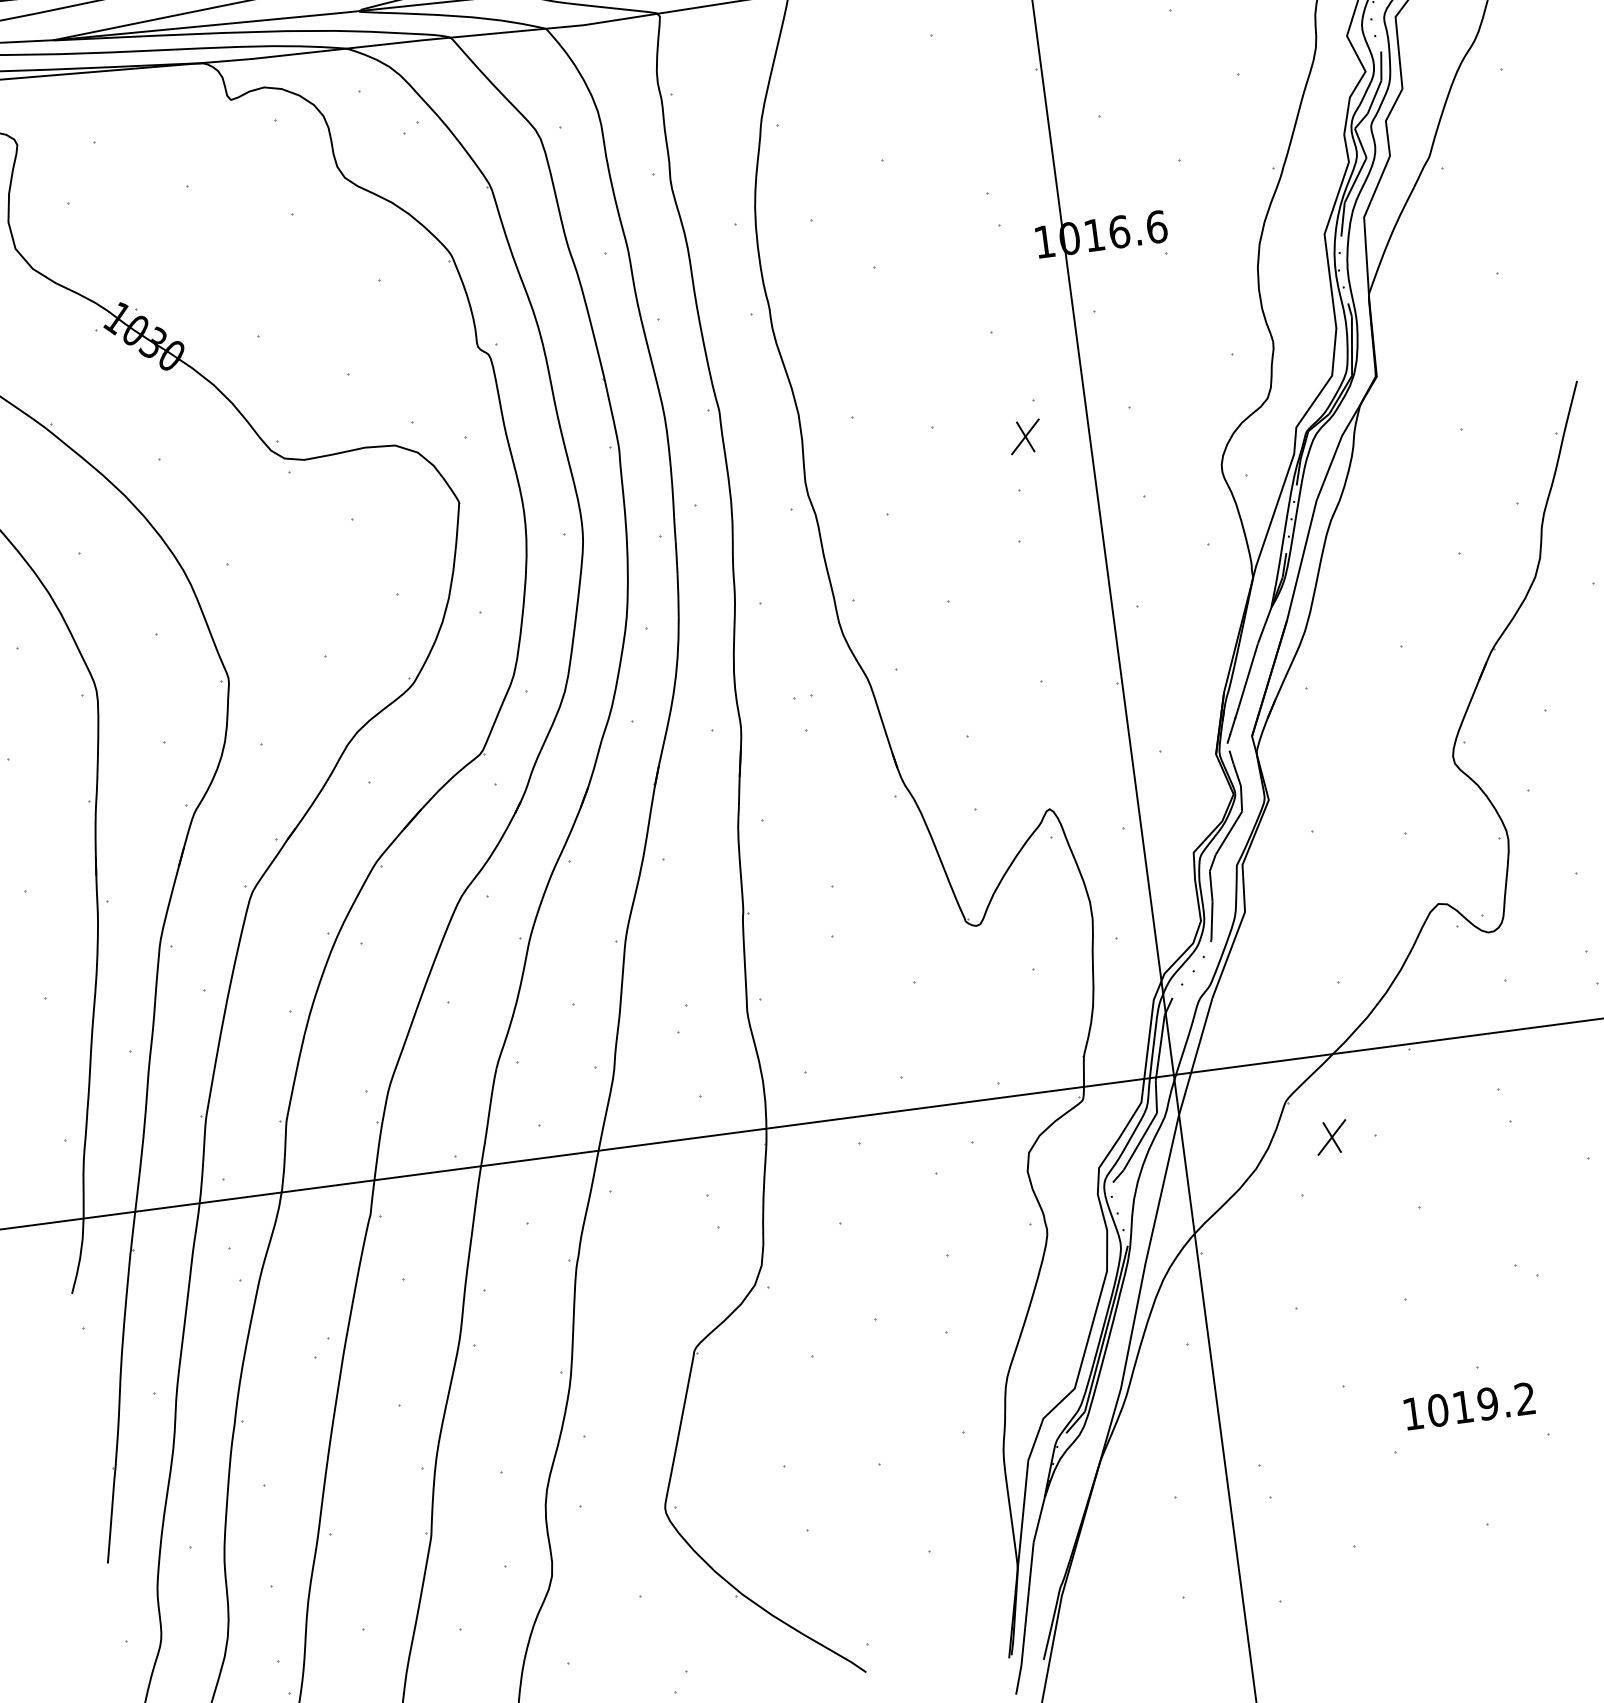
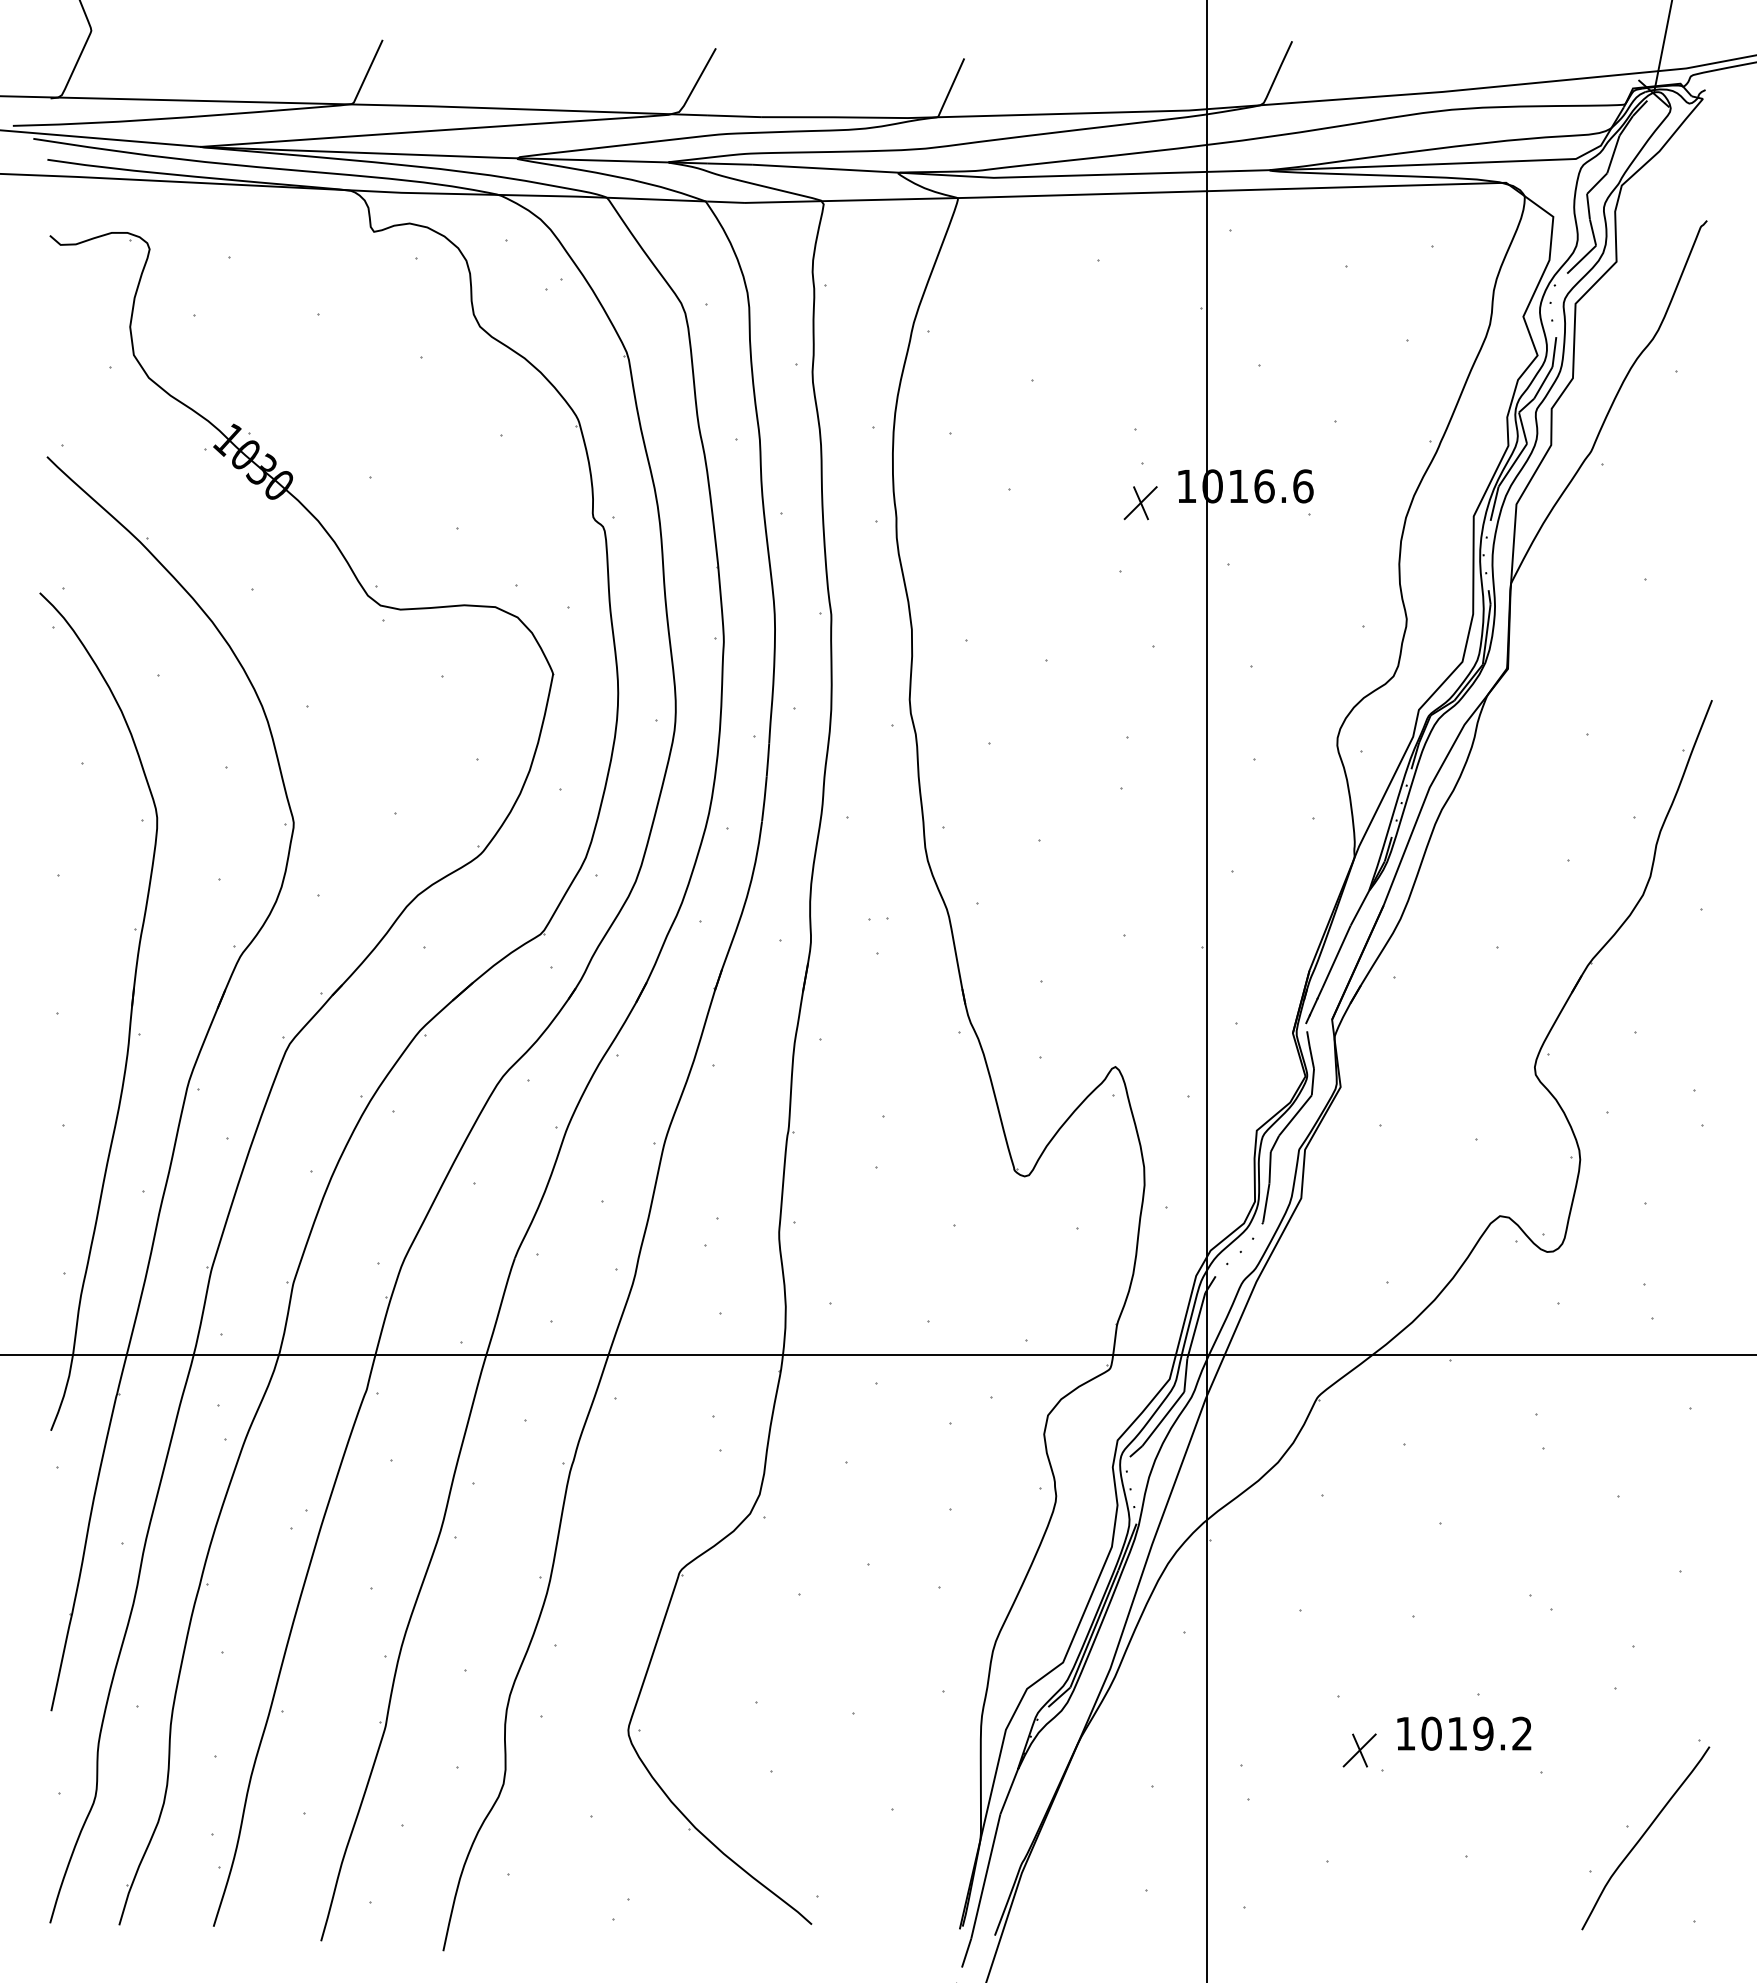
part: (1025, 437) -> (1140, 503), moved
part: (1331, 1137) -> (1359, 1750), moved

